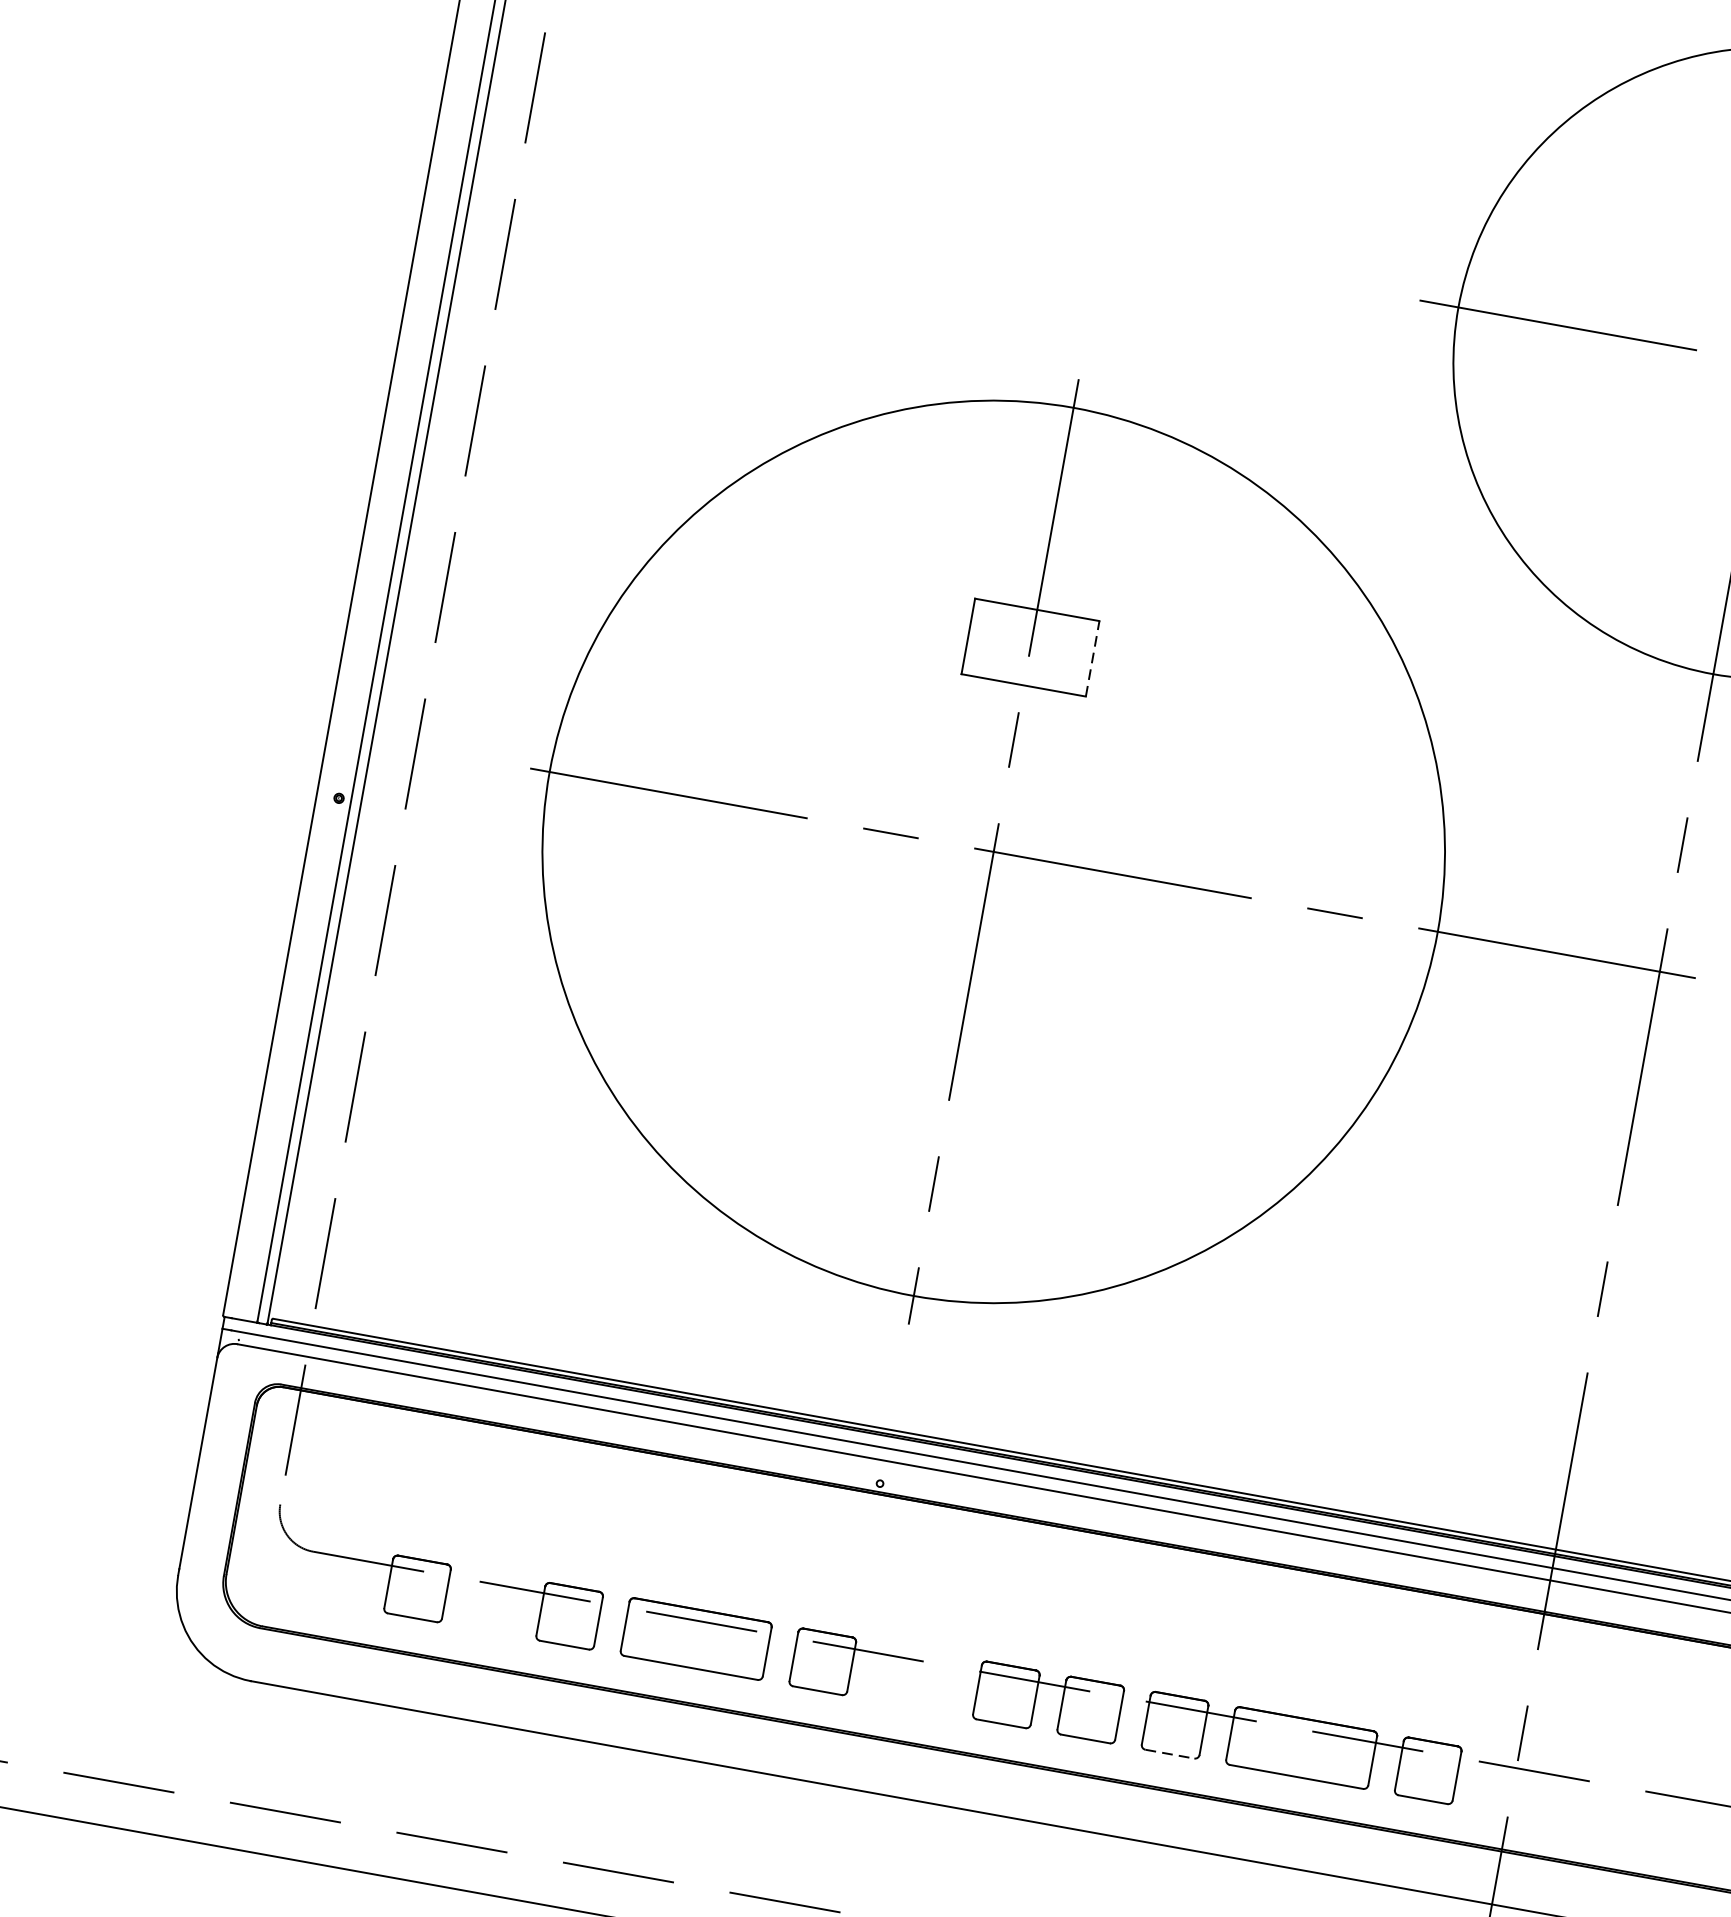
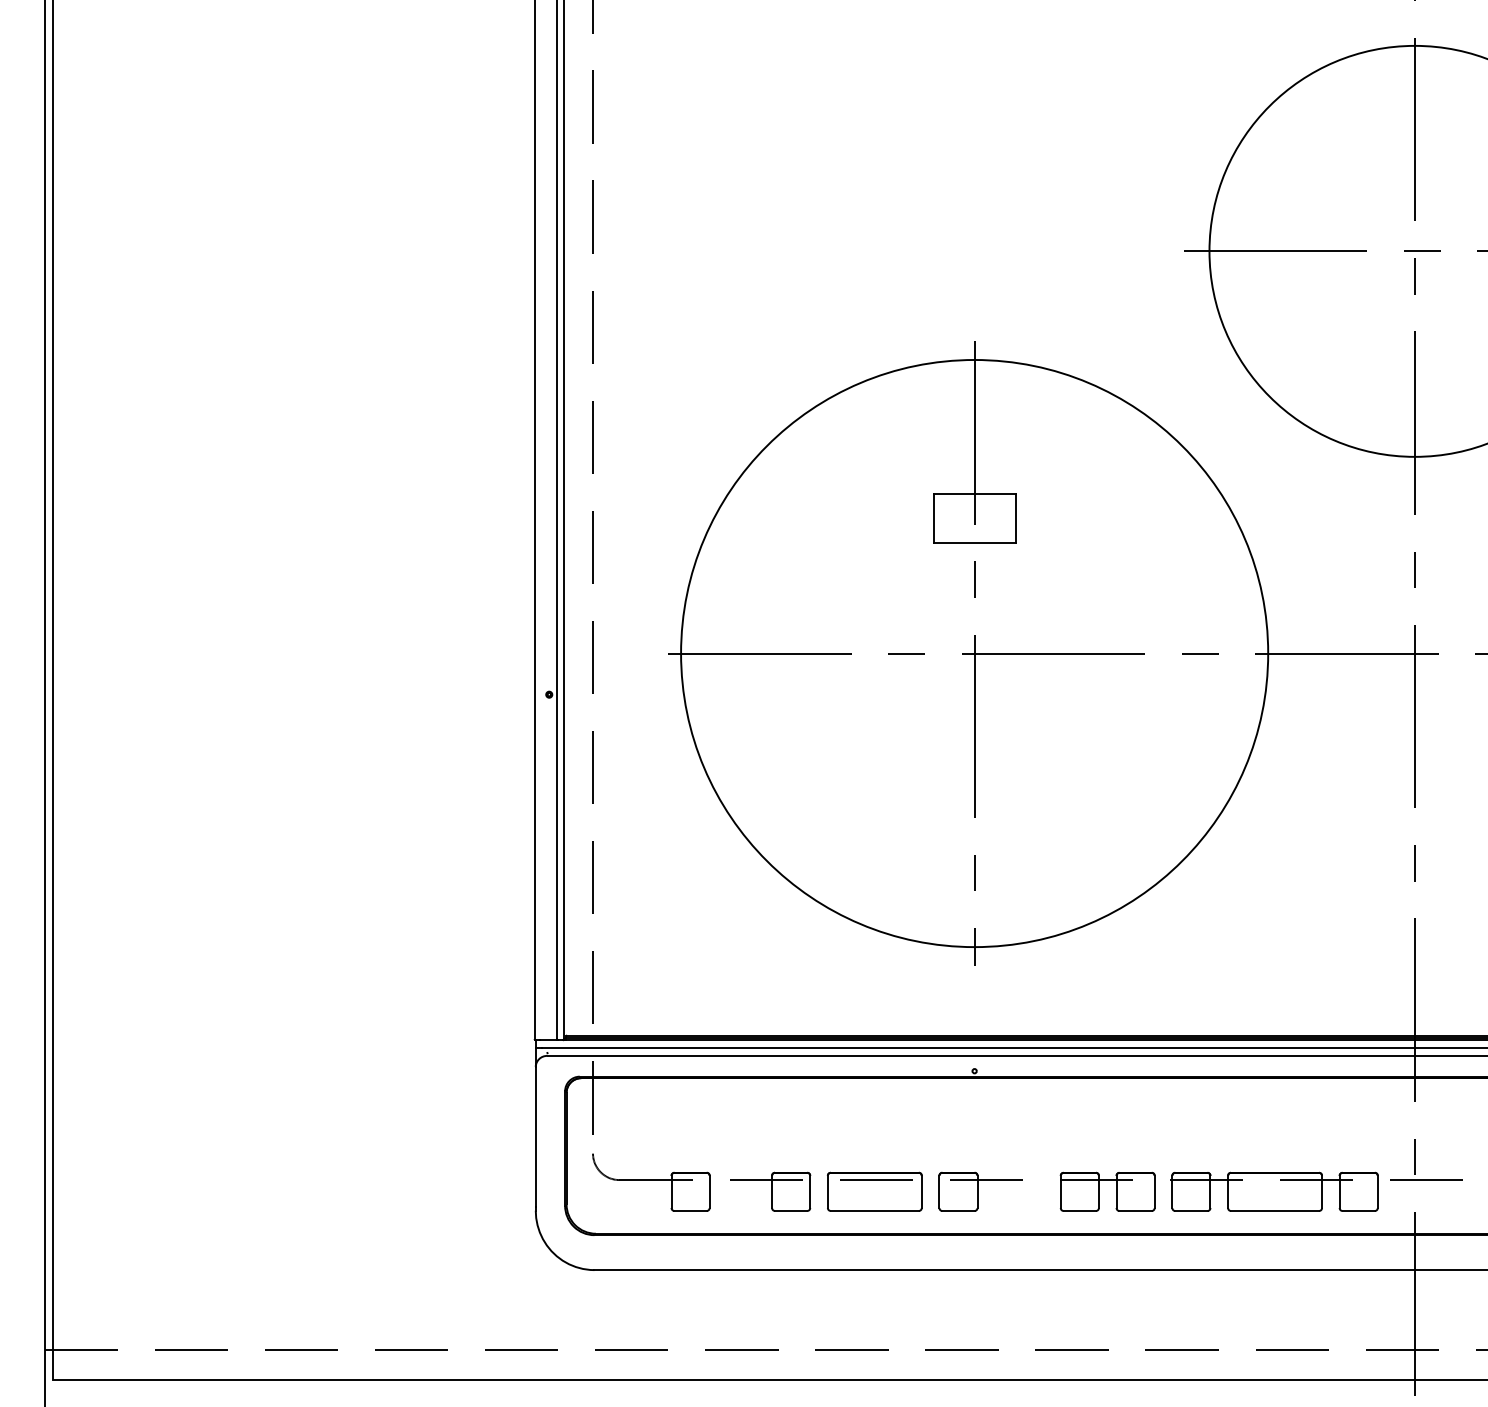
line: (1092, 658) -> (1015, 518), dashed -> solid
line: (1169, 1754) -> (1191, 1211), dashed -> solid

